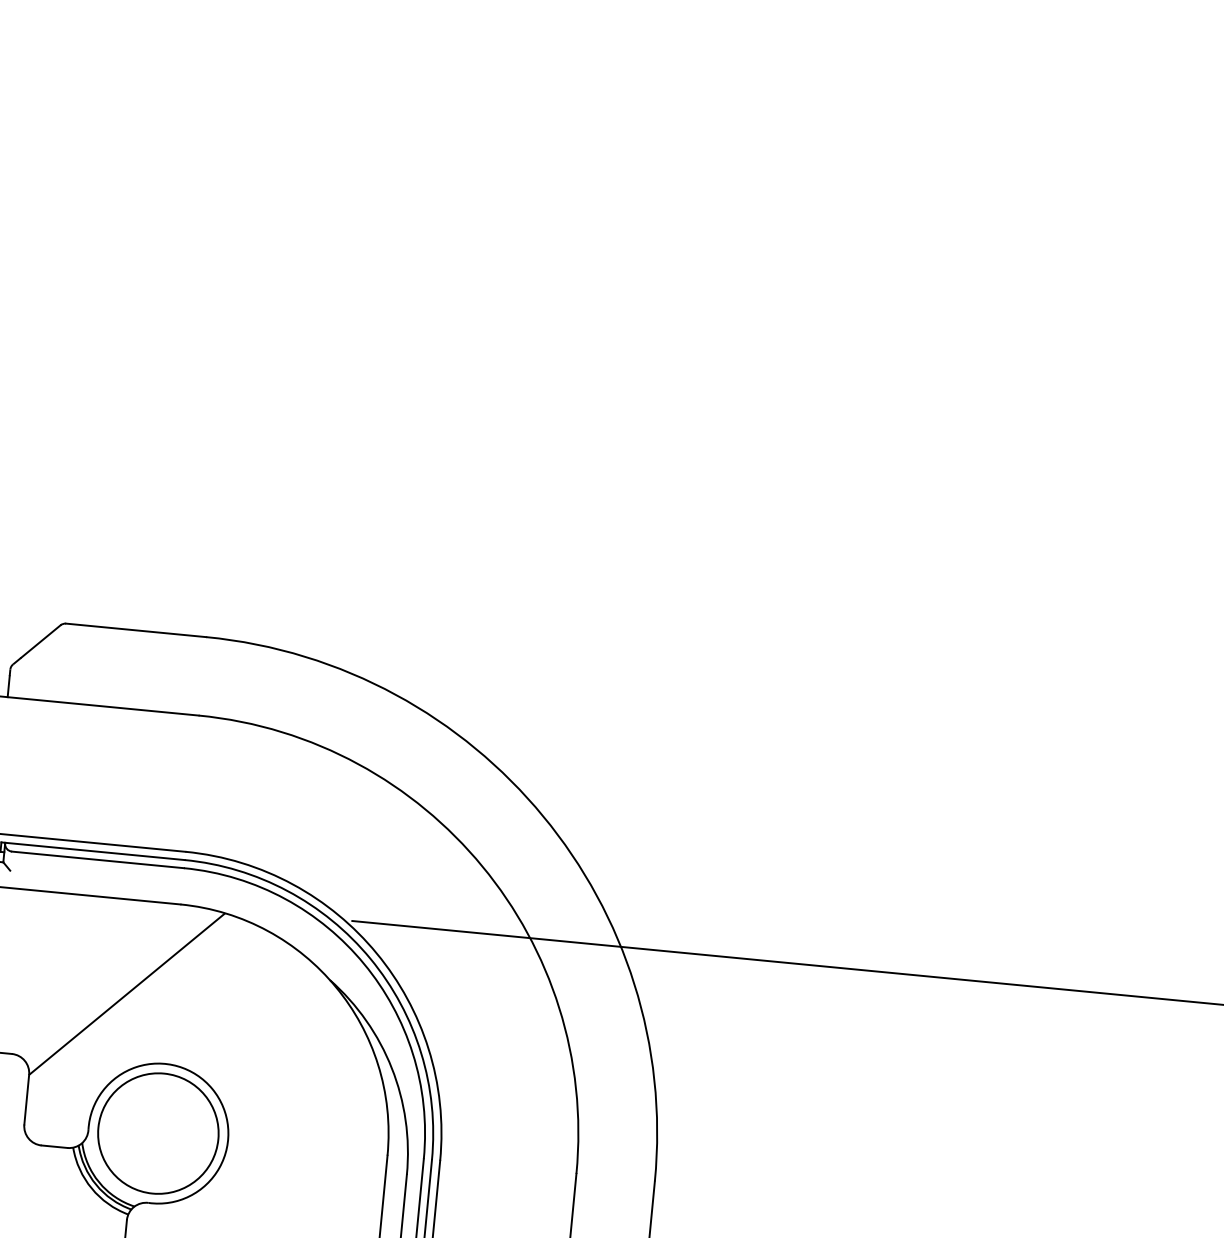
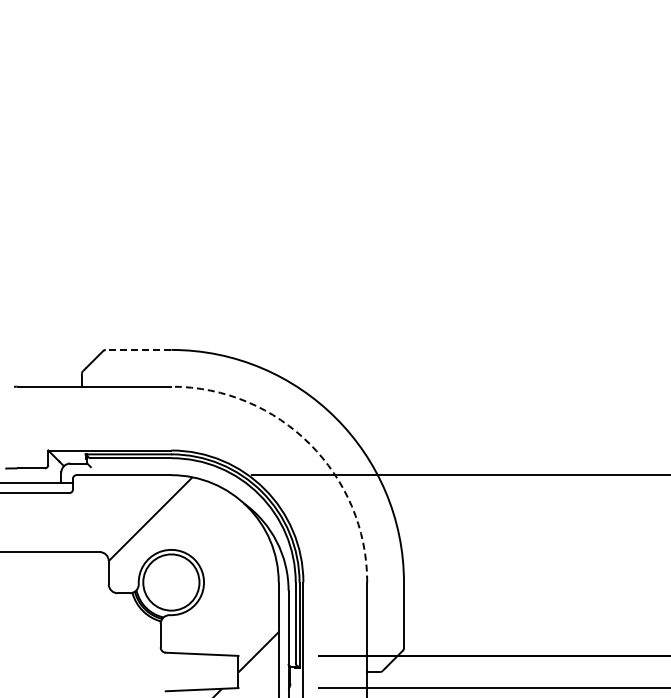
line: (136, 629) -> (138, 349), solid -> dashed
arc: (481, 867) -> (309, 444), solid -> dashed

